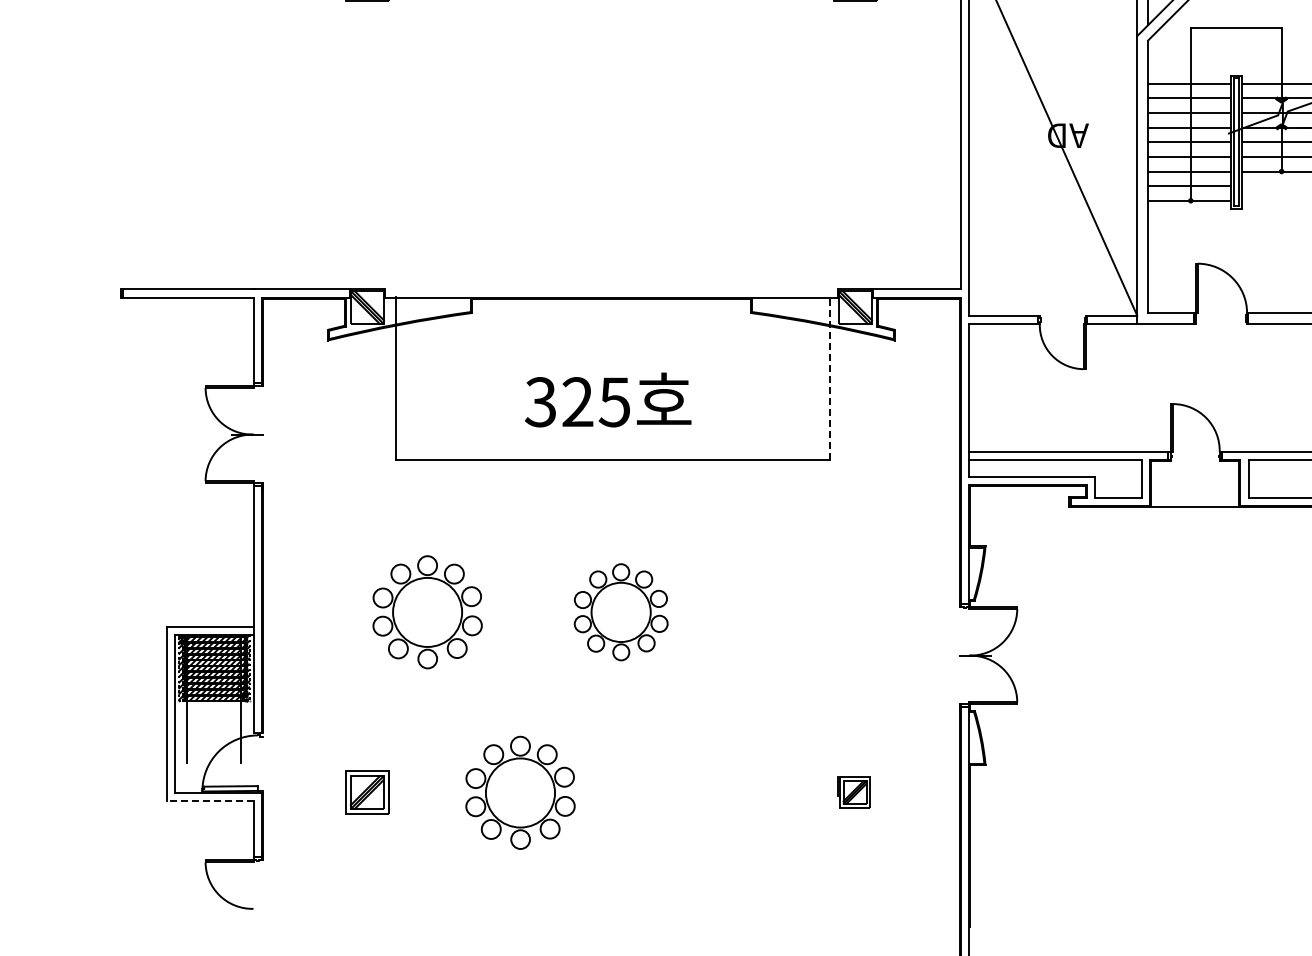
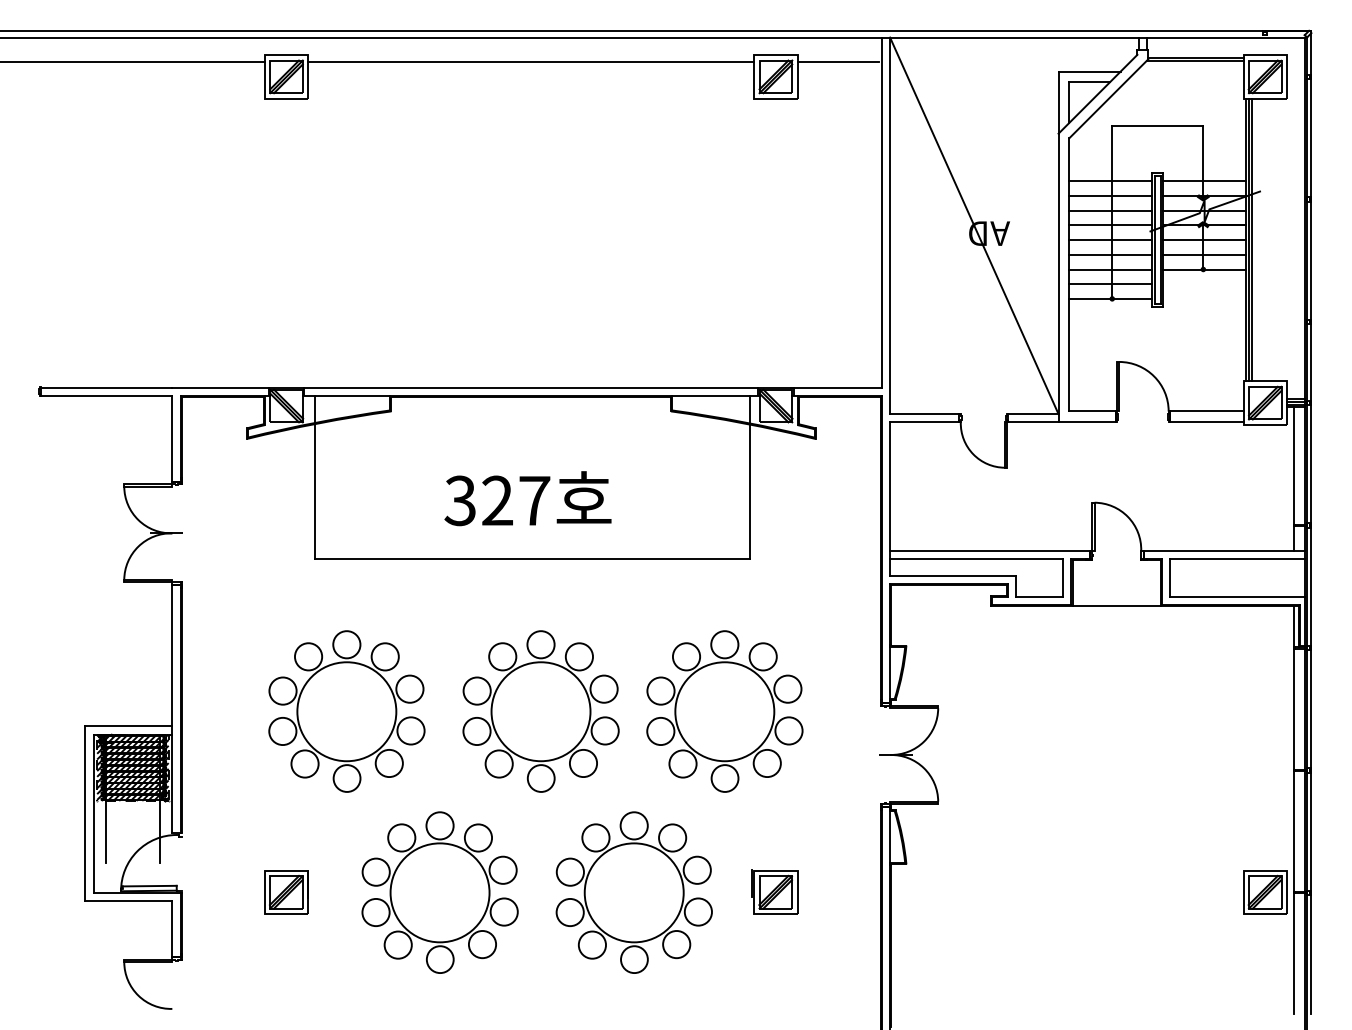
line: (610, 289) -> (530, 387), added
line: (830, 378) -> (750, 477), dashed -> solid
text: (614, 402) -> (534, 501), 325 -> 327
part: (427, 612) -> (346, 711), size x1.43
part: (620, 612) -> (540, 711), size x1.67
part: (804, 612) -> (724, 711), added
part: (854, 791) -> (774, 891), size x1.43
part: (519, 792) -> (439, 892), size x1.43
part: (713, 792) -> (633, 892), added
line: (209, 800) -> (128, 900), dashed -> solid

